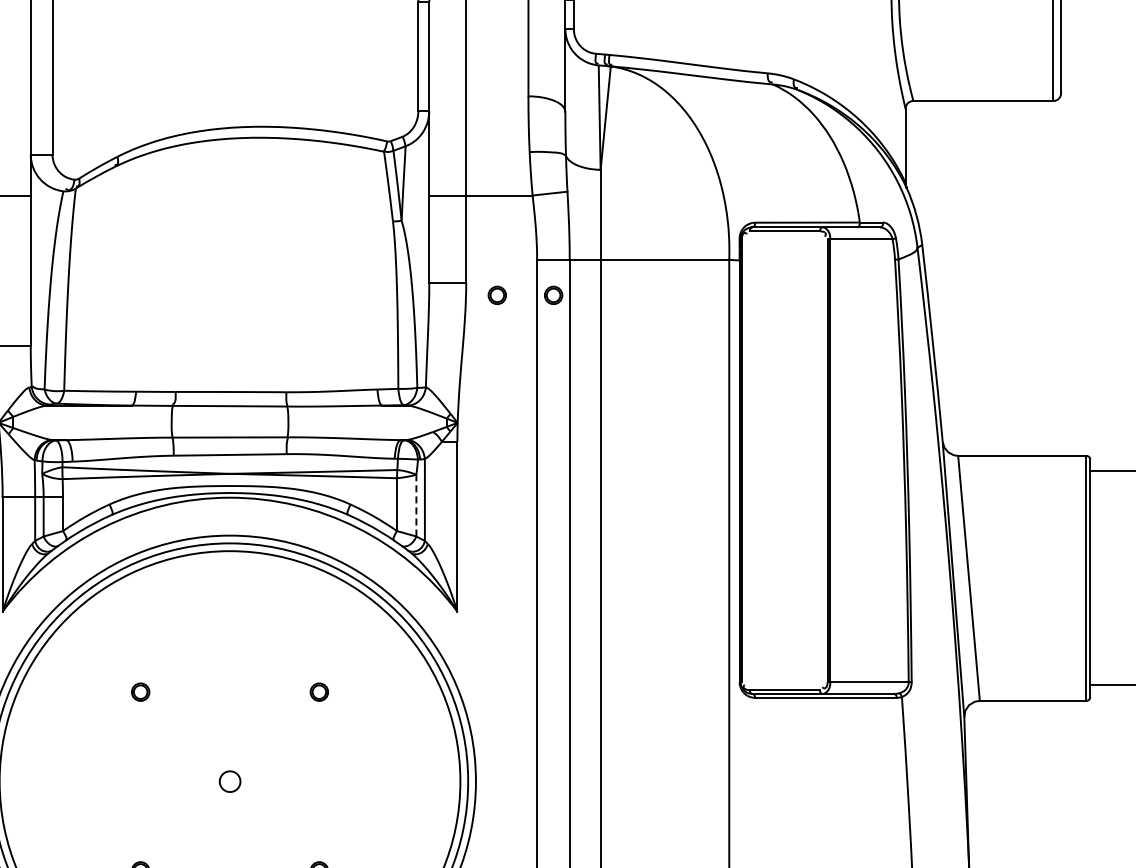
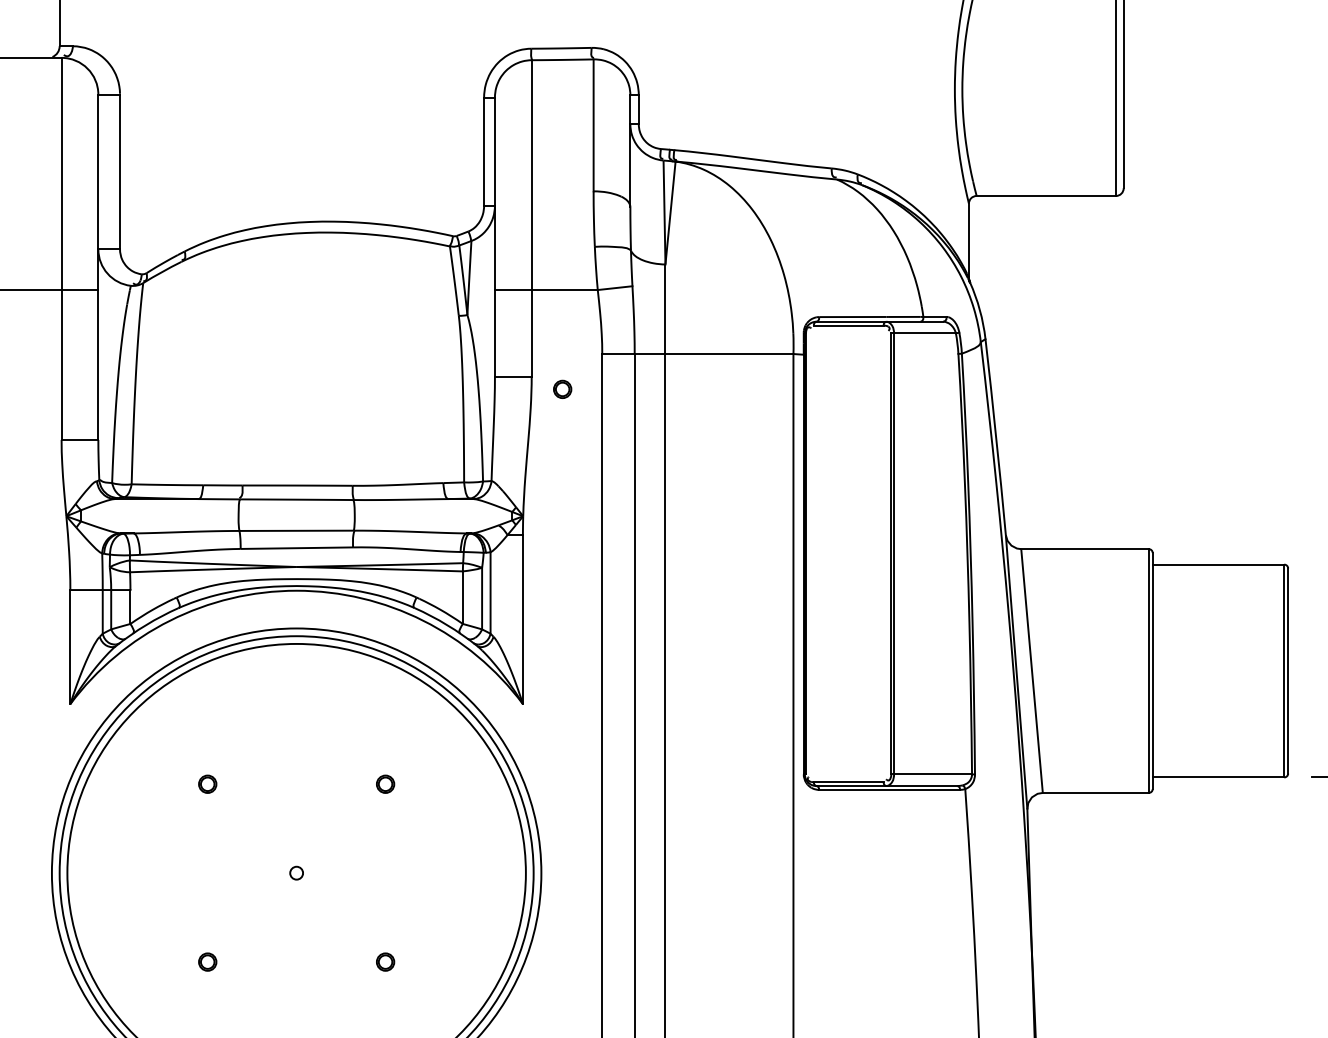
part: (553, 294) -> (618, 388), removed
line: (416, 505) -> (482, 598), dashed -> solid
circle: (229, 780) -> (296, 872), size x0.62

